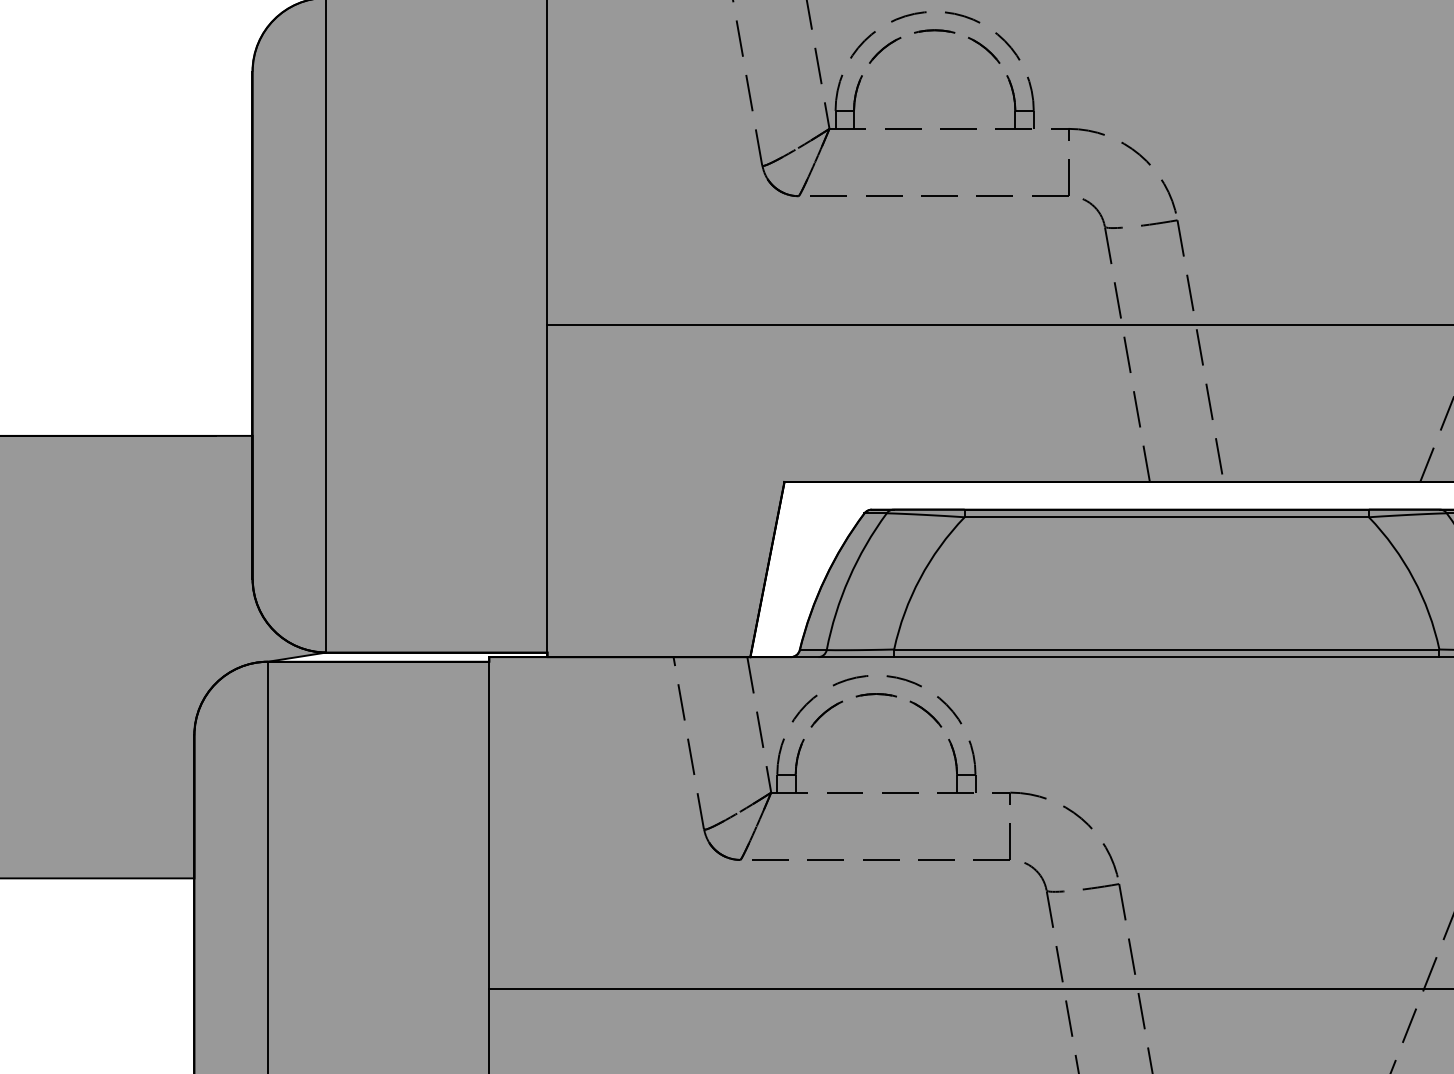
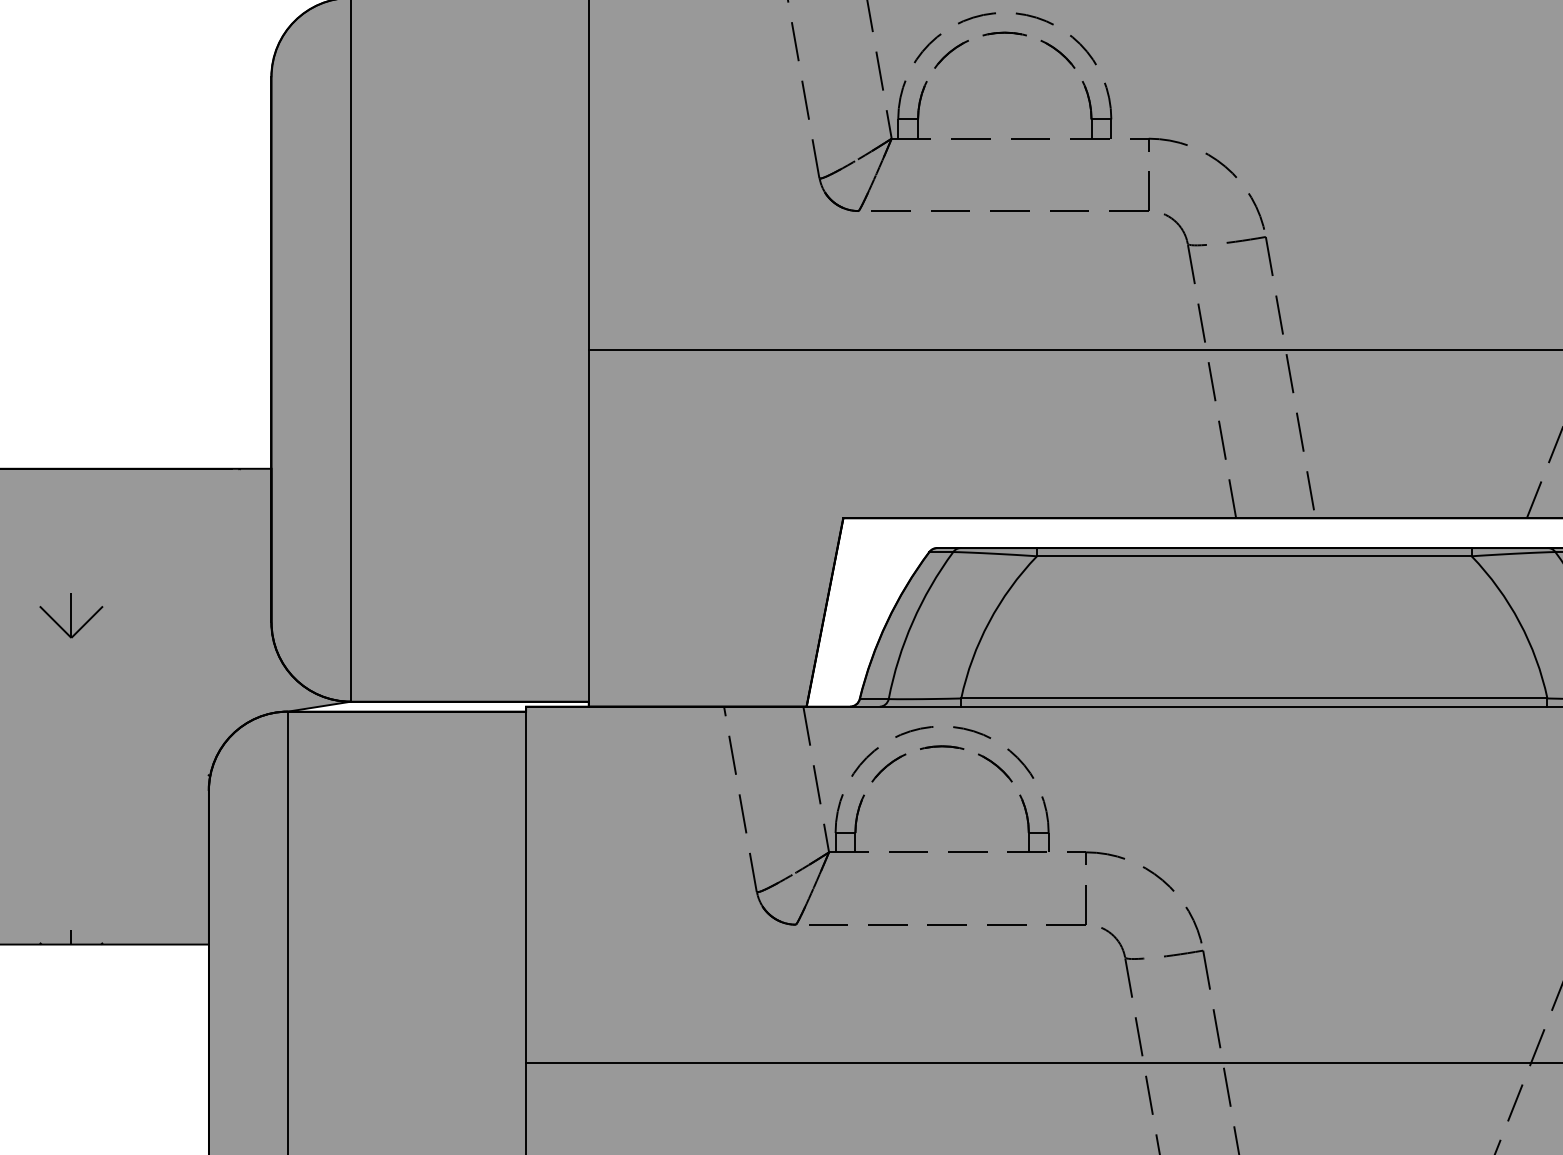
hatch: (129, 656) -> (139, 706), added

